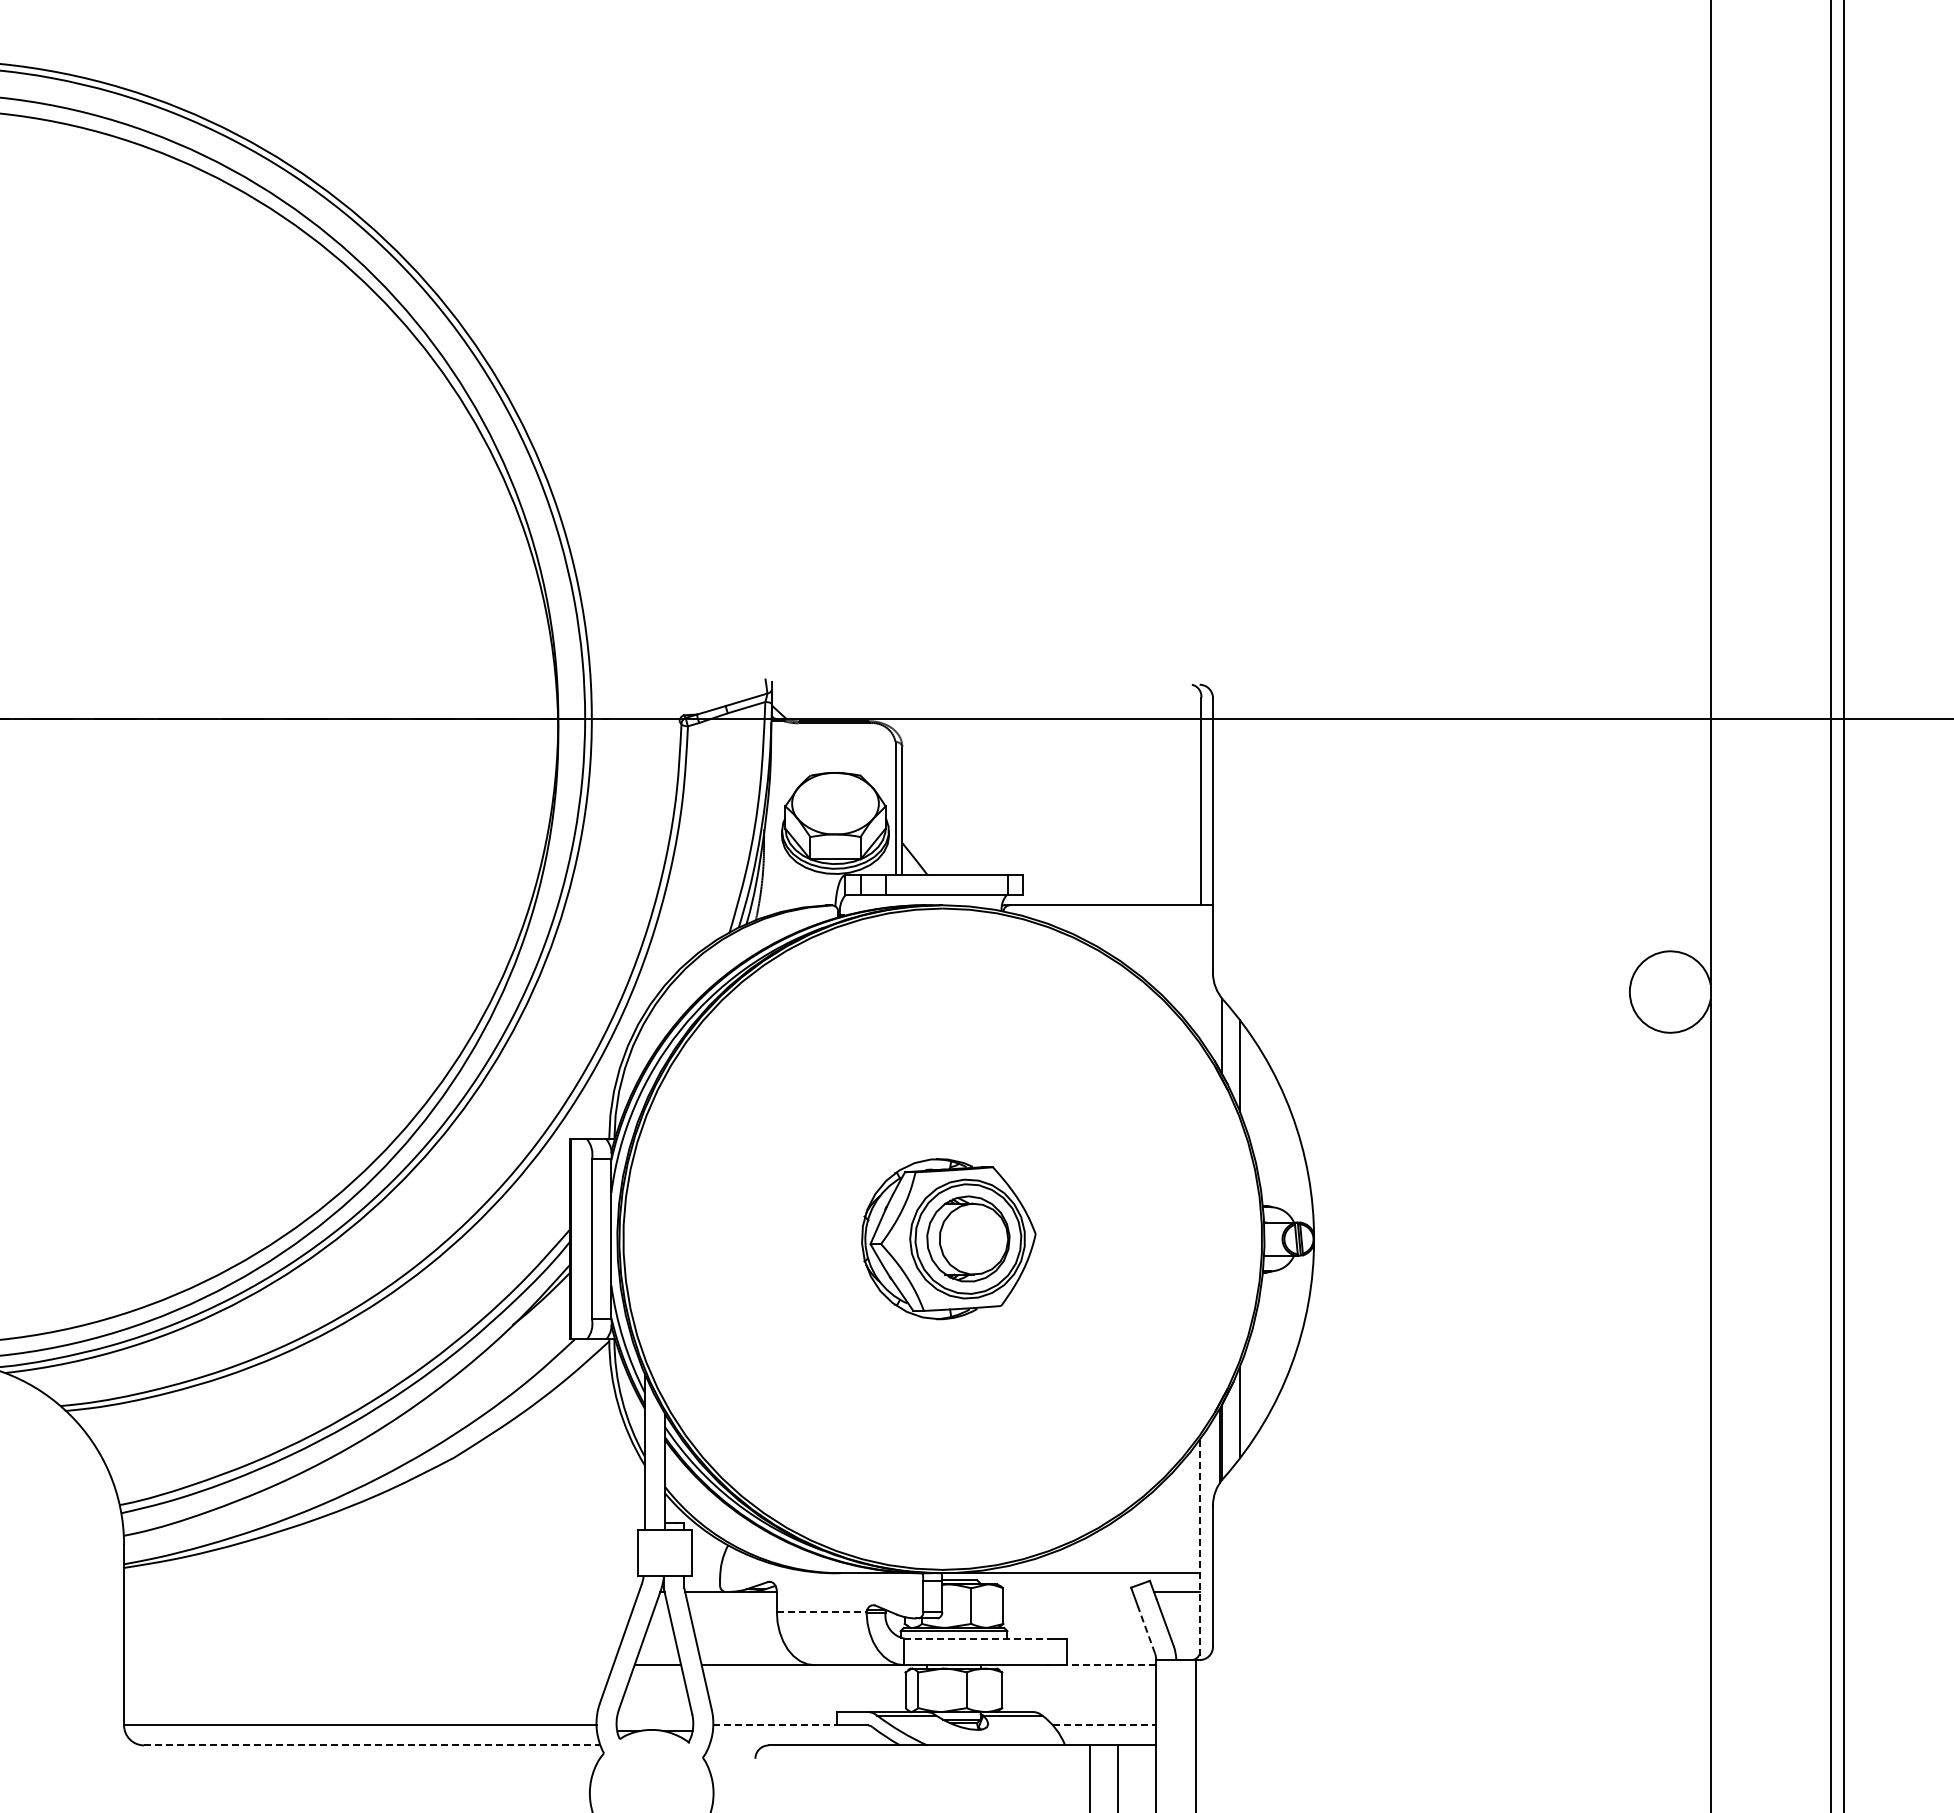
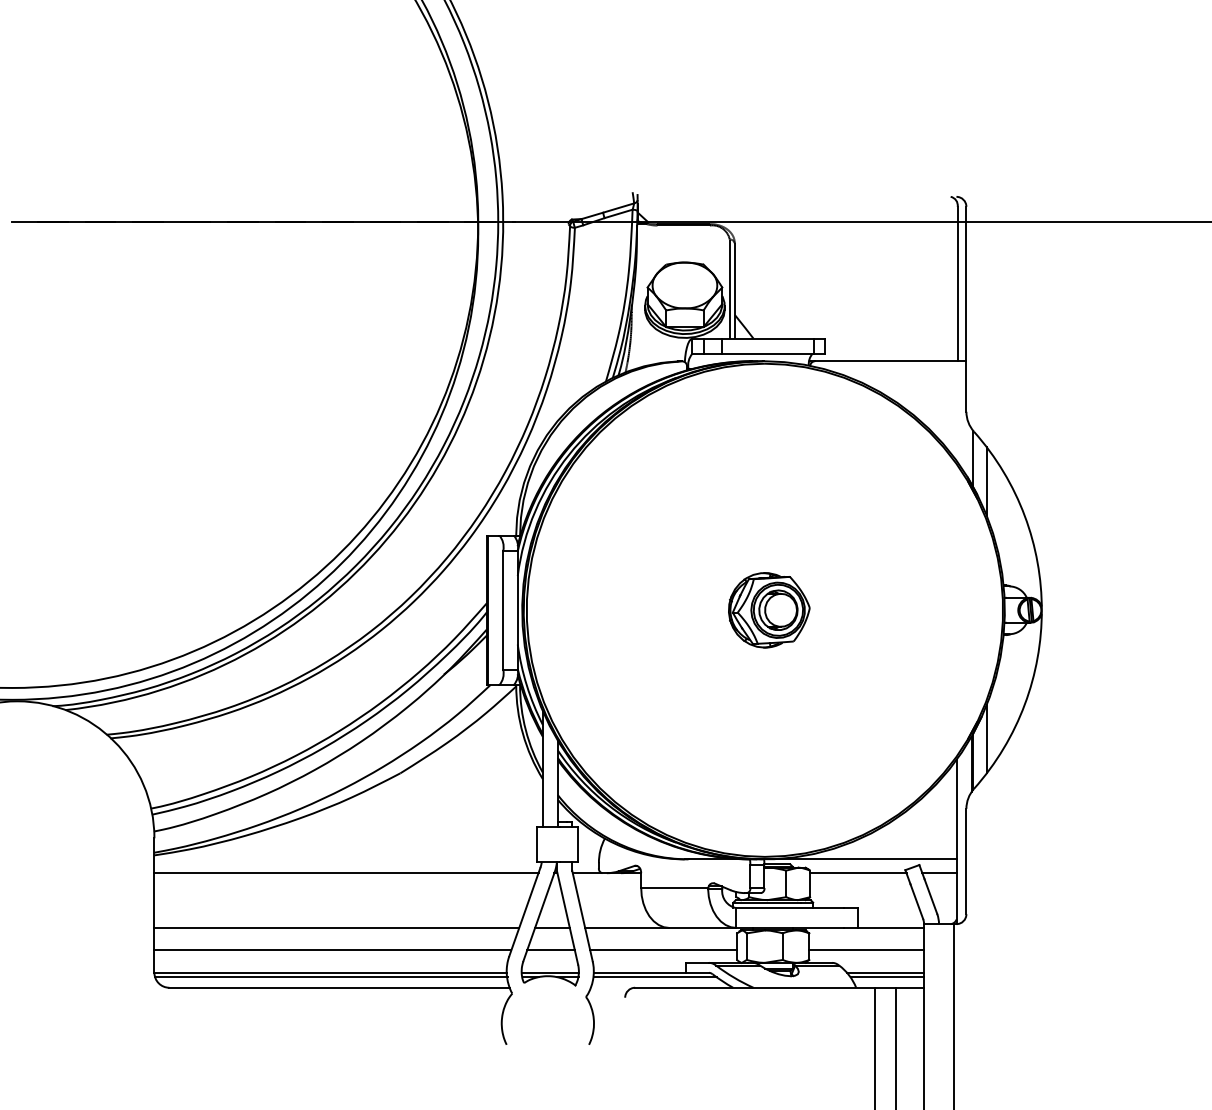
part: (948, 1239) -> (769, 610), size x0.62
line: (1199, 1550) -> (956, 842), dashed -> solid
line: (381, 1591) -> (346, 872), added
line: (1067, 1591) -> (857, 872), added
line: (821, 1611) -> (674, 887), dashed -> solid
line: (1146, 1629) -> (916, 901), dashed -> solid
line: (976, 1638) -> (790, 908), dashed -> solid
line: (368, 1665) -> (336, 928), added
line: (1111, 1665) -> (890, 928), dashed -> solid
line: (363, 1694) -> (332, 949), added
line: (655, 1694) -> (550, 949), added
line: (806, 1694) -> (663, 949), added
line: (1079, 1694) -> (866, 949), added
line: (654, 1725) -> (549, 972), added
line: (775, 1725) -> (640, 972), dashed -> solid
line: (1104, 1725) -> (885, 972), dashed -> solid
line: (361, 1731) -> (331, 977), added
line: (795, 1731) -> (655, 977), added
line: (1106, 1731) -> (887, 977), added
line: (372, 1745) -> (339, 987), dashed -> solid

